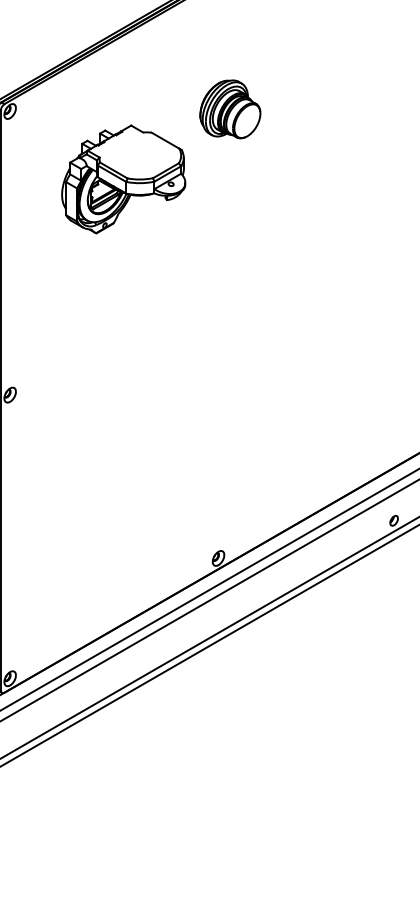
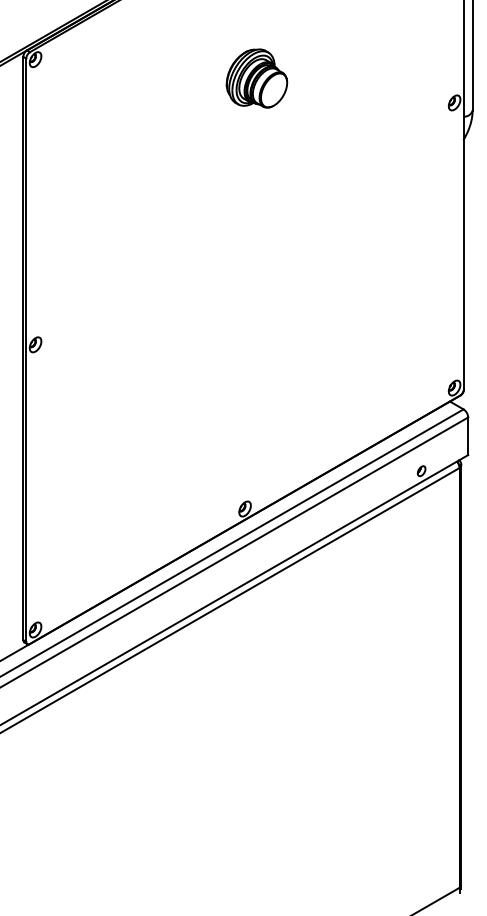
part: (229, 109) -> (256, 78), moved
part: (123, 178) -> (149, 127), removed

